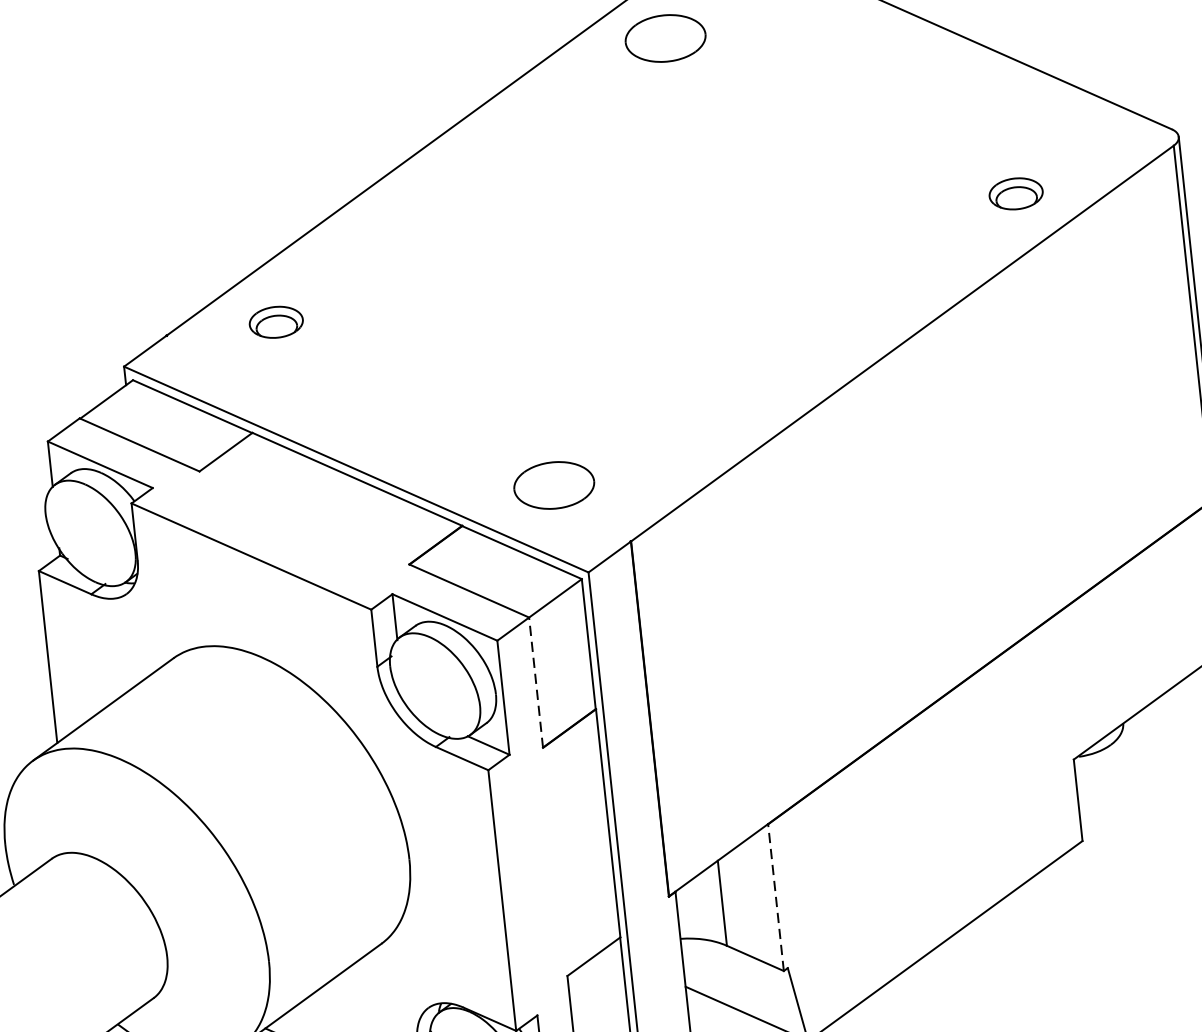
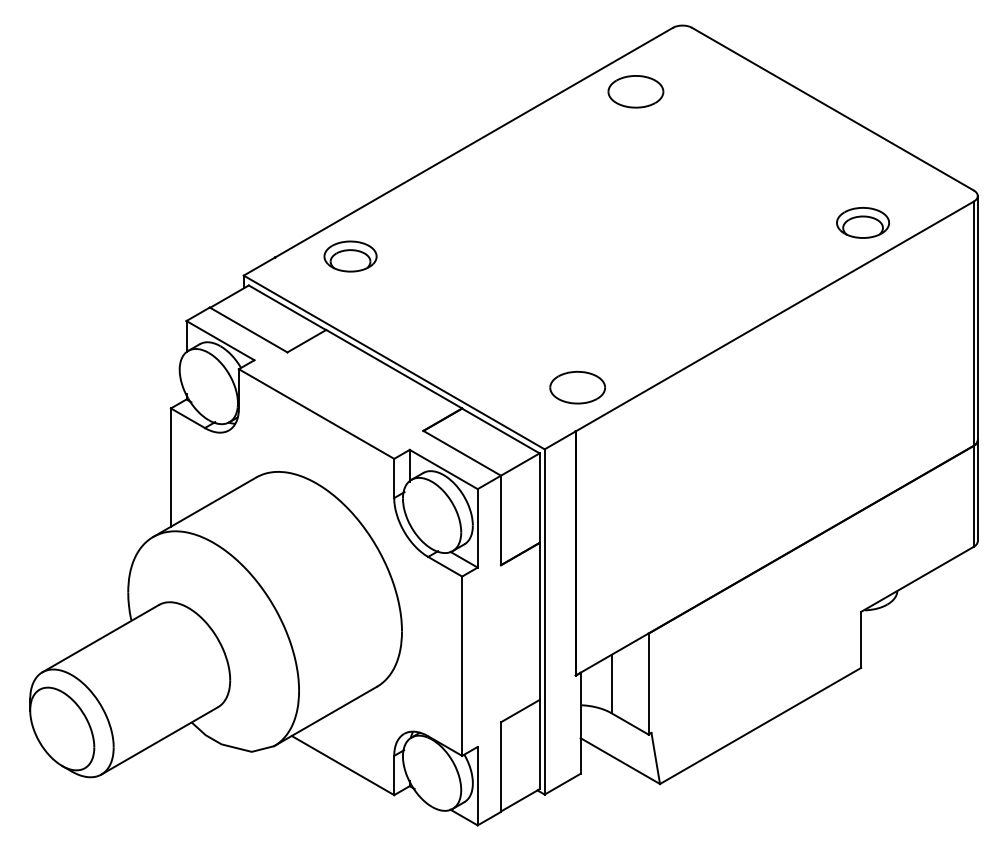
part: (1015, 193) -> (862, 222), size x1.43
part: (276, 322) -> (350, 256), size x1.43
part: (553, 485) -> (577, 387), moved
line: (536, 682) -> (501, 520), dashed -> solid
line: (775, 896) -> (648, 683), dashed -> solid

